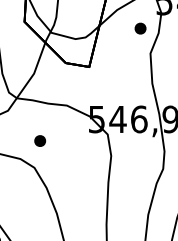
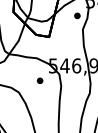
part: (39, 140) -> (39, 80), moved

